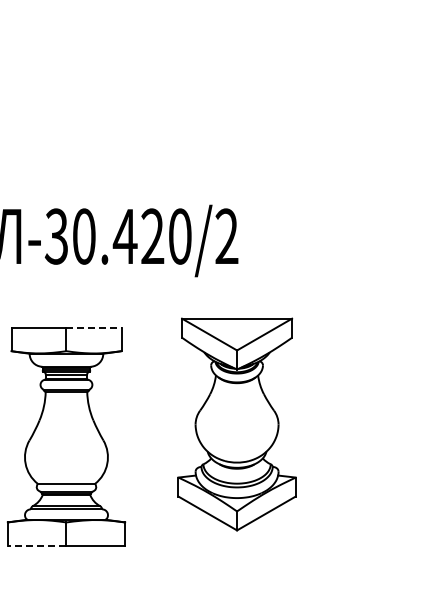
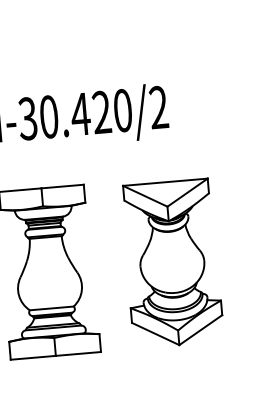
line: (93, 327) -> (62, 186), dashed -> solid
part: (236, 424) -> (171, 263), moved
line: (36, 545) -> (32, 357), dashed -> solid

